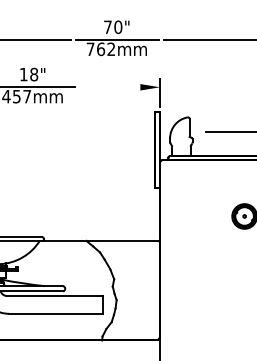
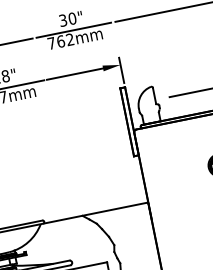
text: (107, 27) -> (62, 20), 70" -> 30"
line: (108, 87) -> (74, 74), added

